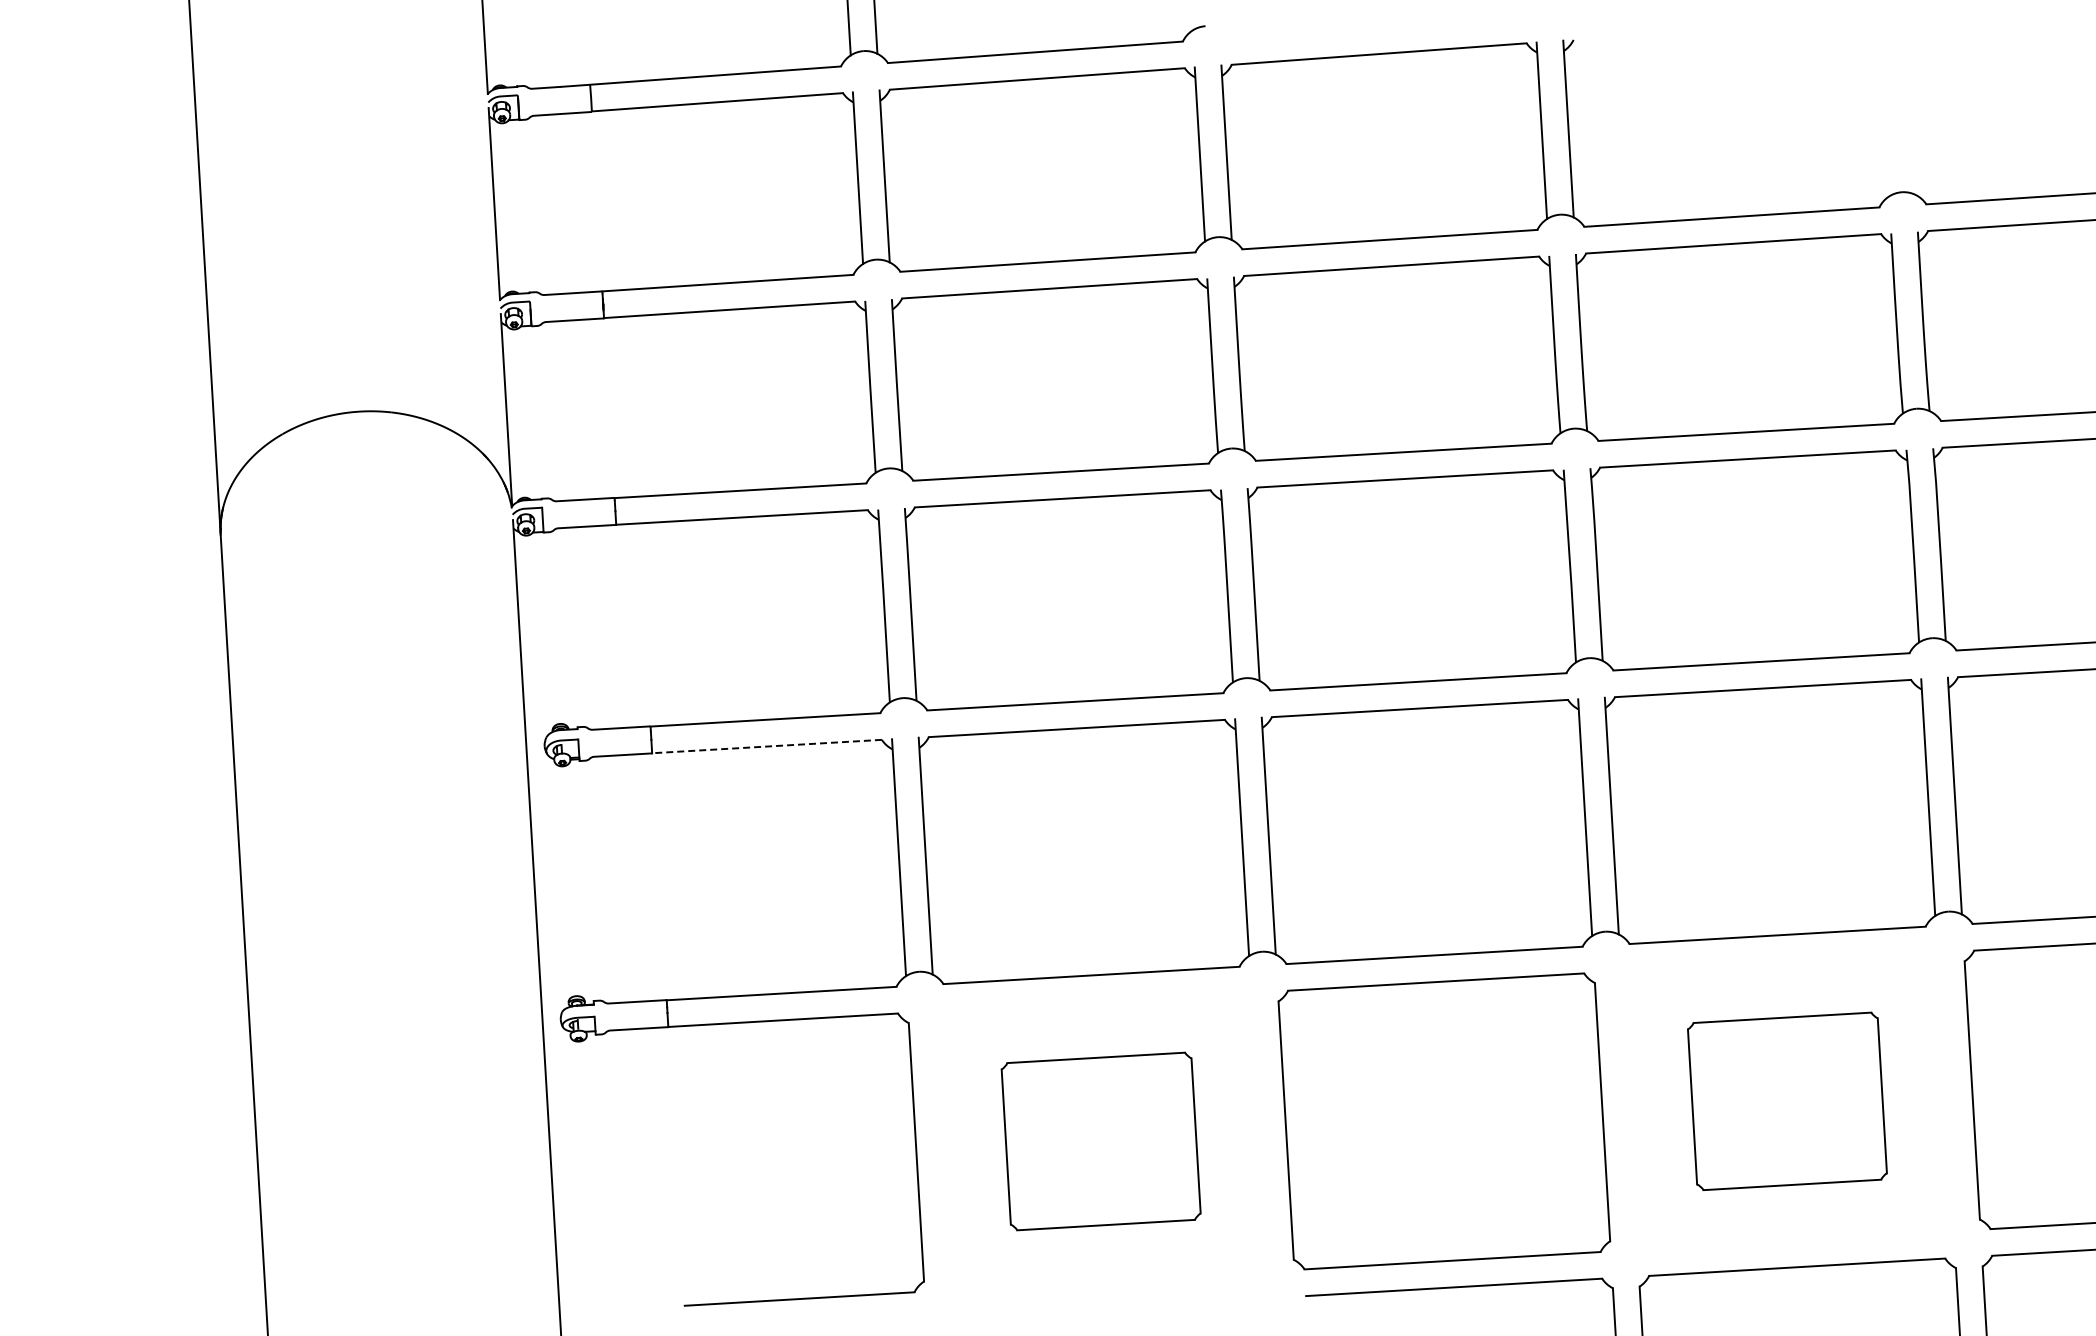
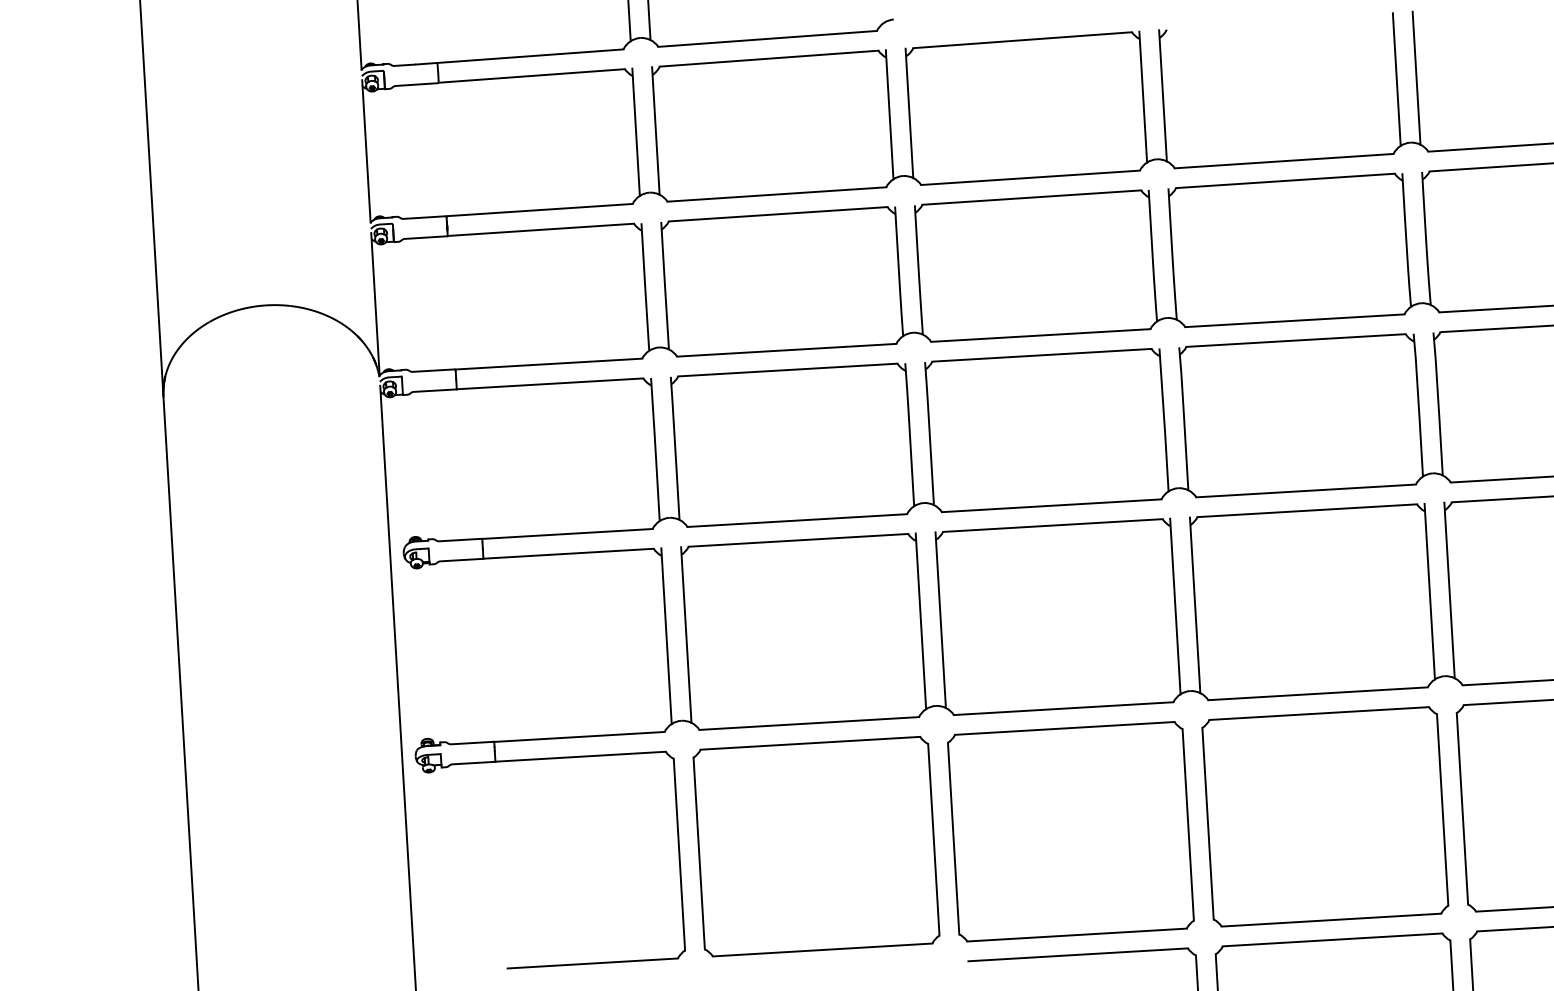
line: (1910, 104) -> (1416, 77), added
line: (1883, 106) -> (1396, 79), added
line: (766, 746) -> (568, 553), dashed -> solid
part: (1787, 1101) -> (1325, 816), size x1.67
part: (1100, 1141) -> (815, 846), size x1.67

